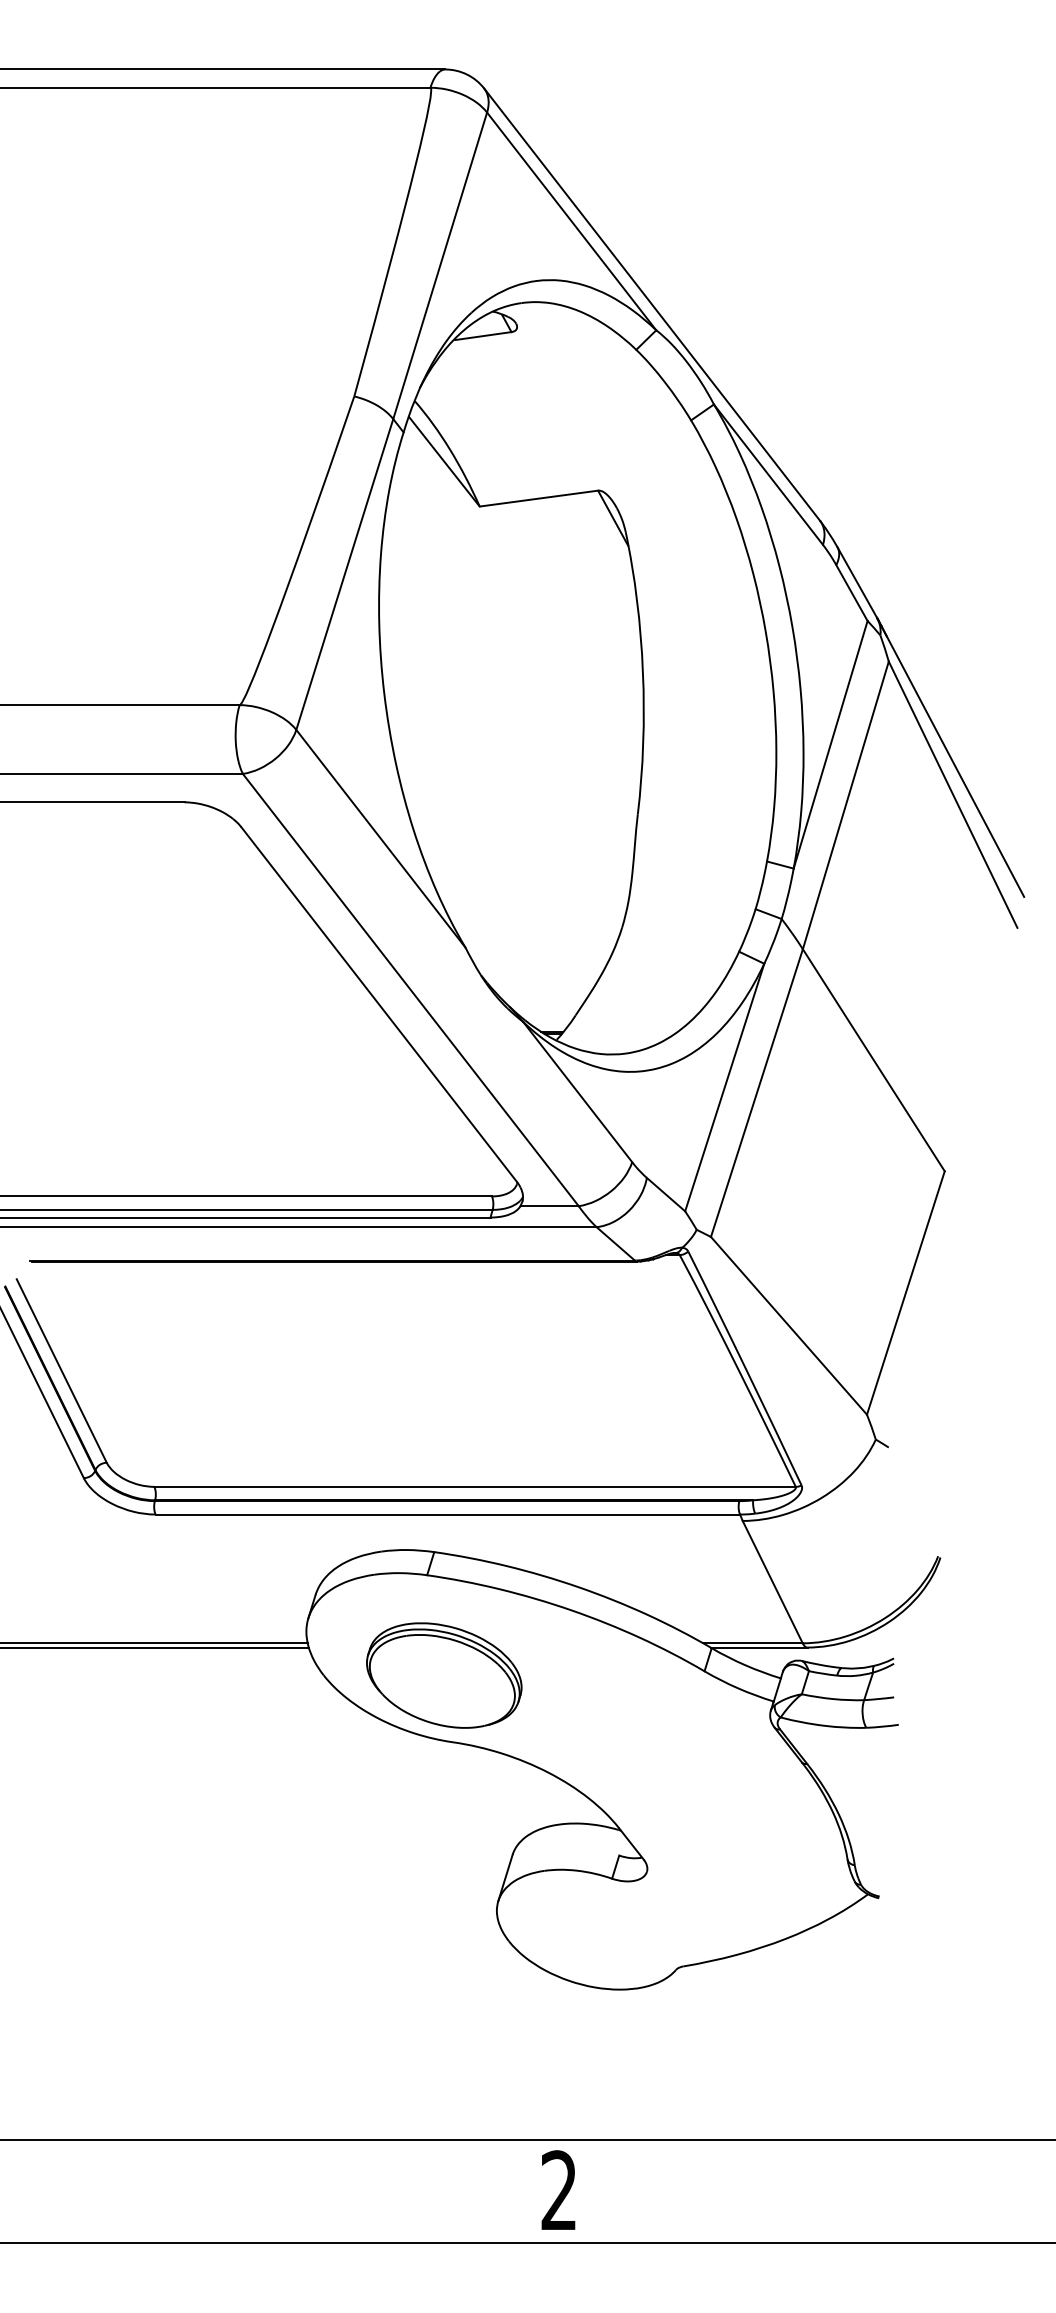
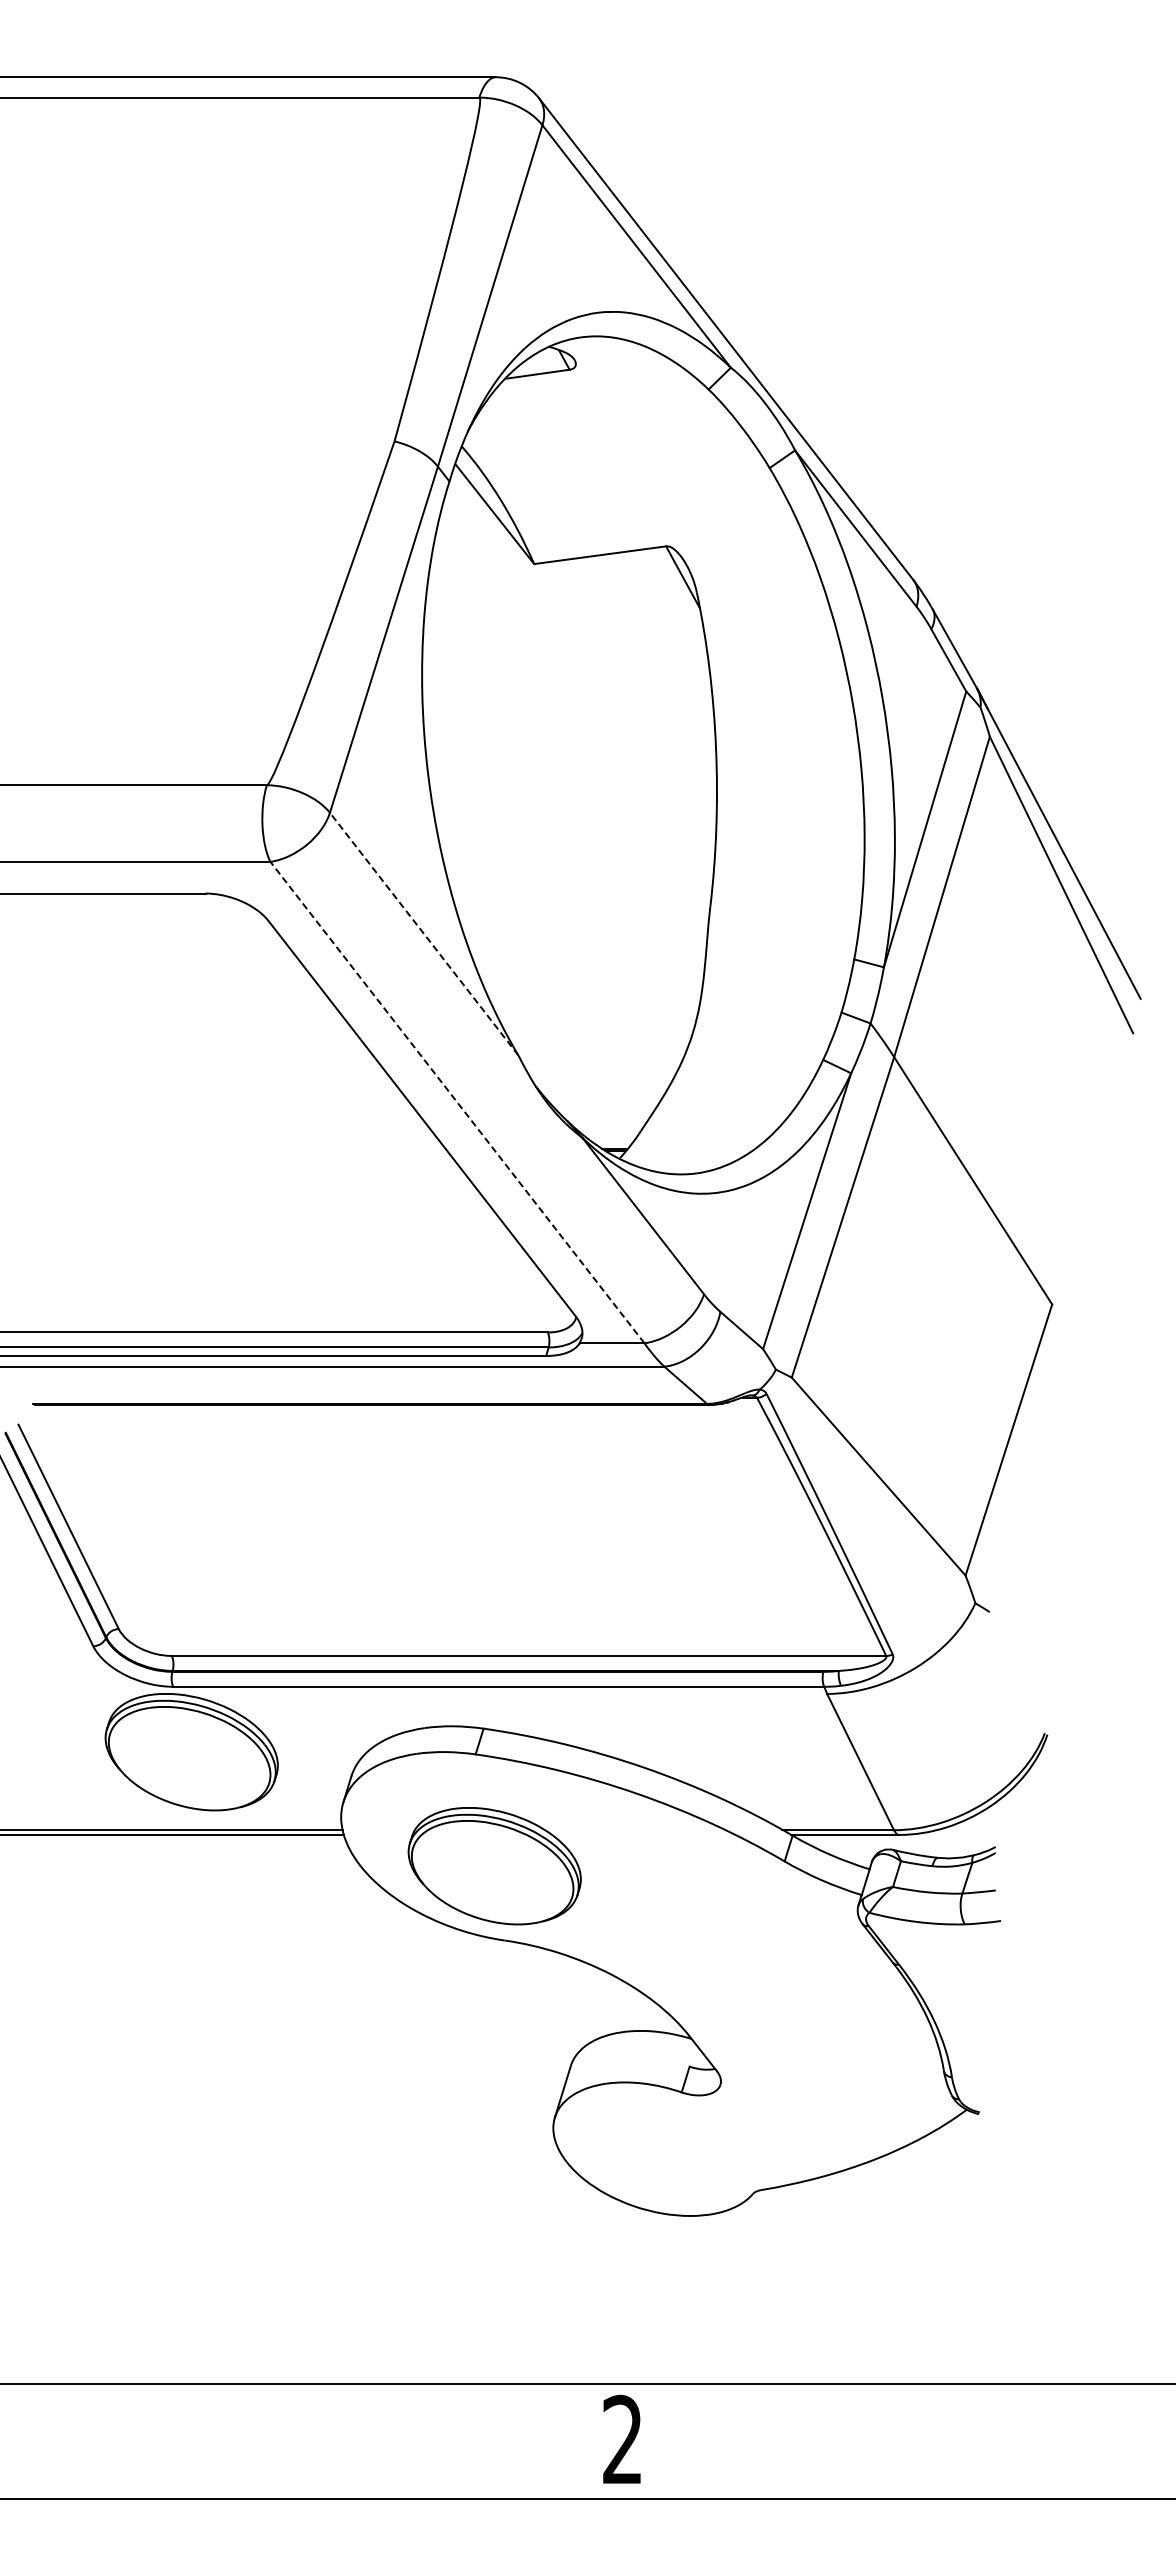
line: (381, 839) -> (424, 934), solid -> dashed
line: (410, 989) -> (457, 1102), solid -> dashed
part: (172, 1573) -> (191, 1752), added

